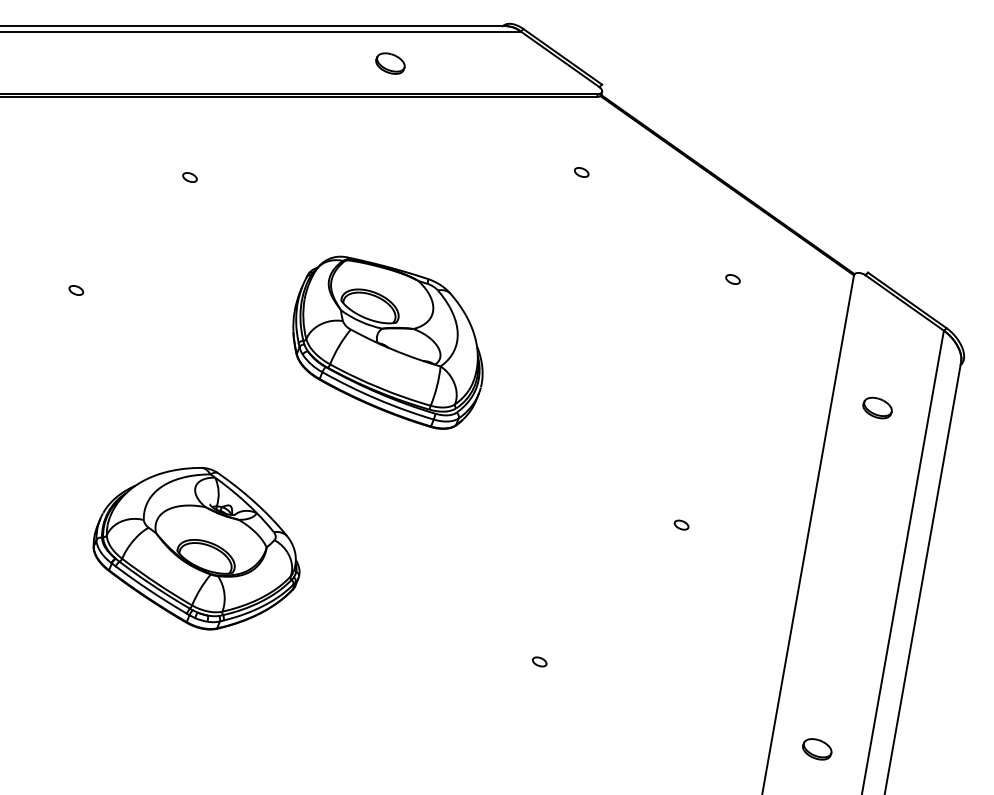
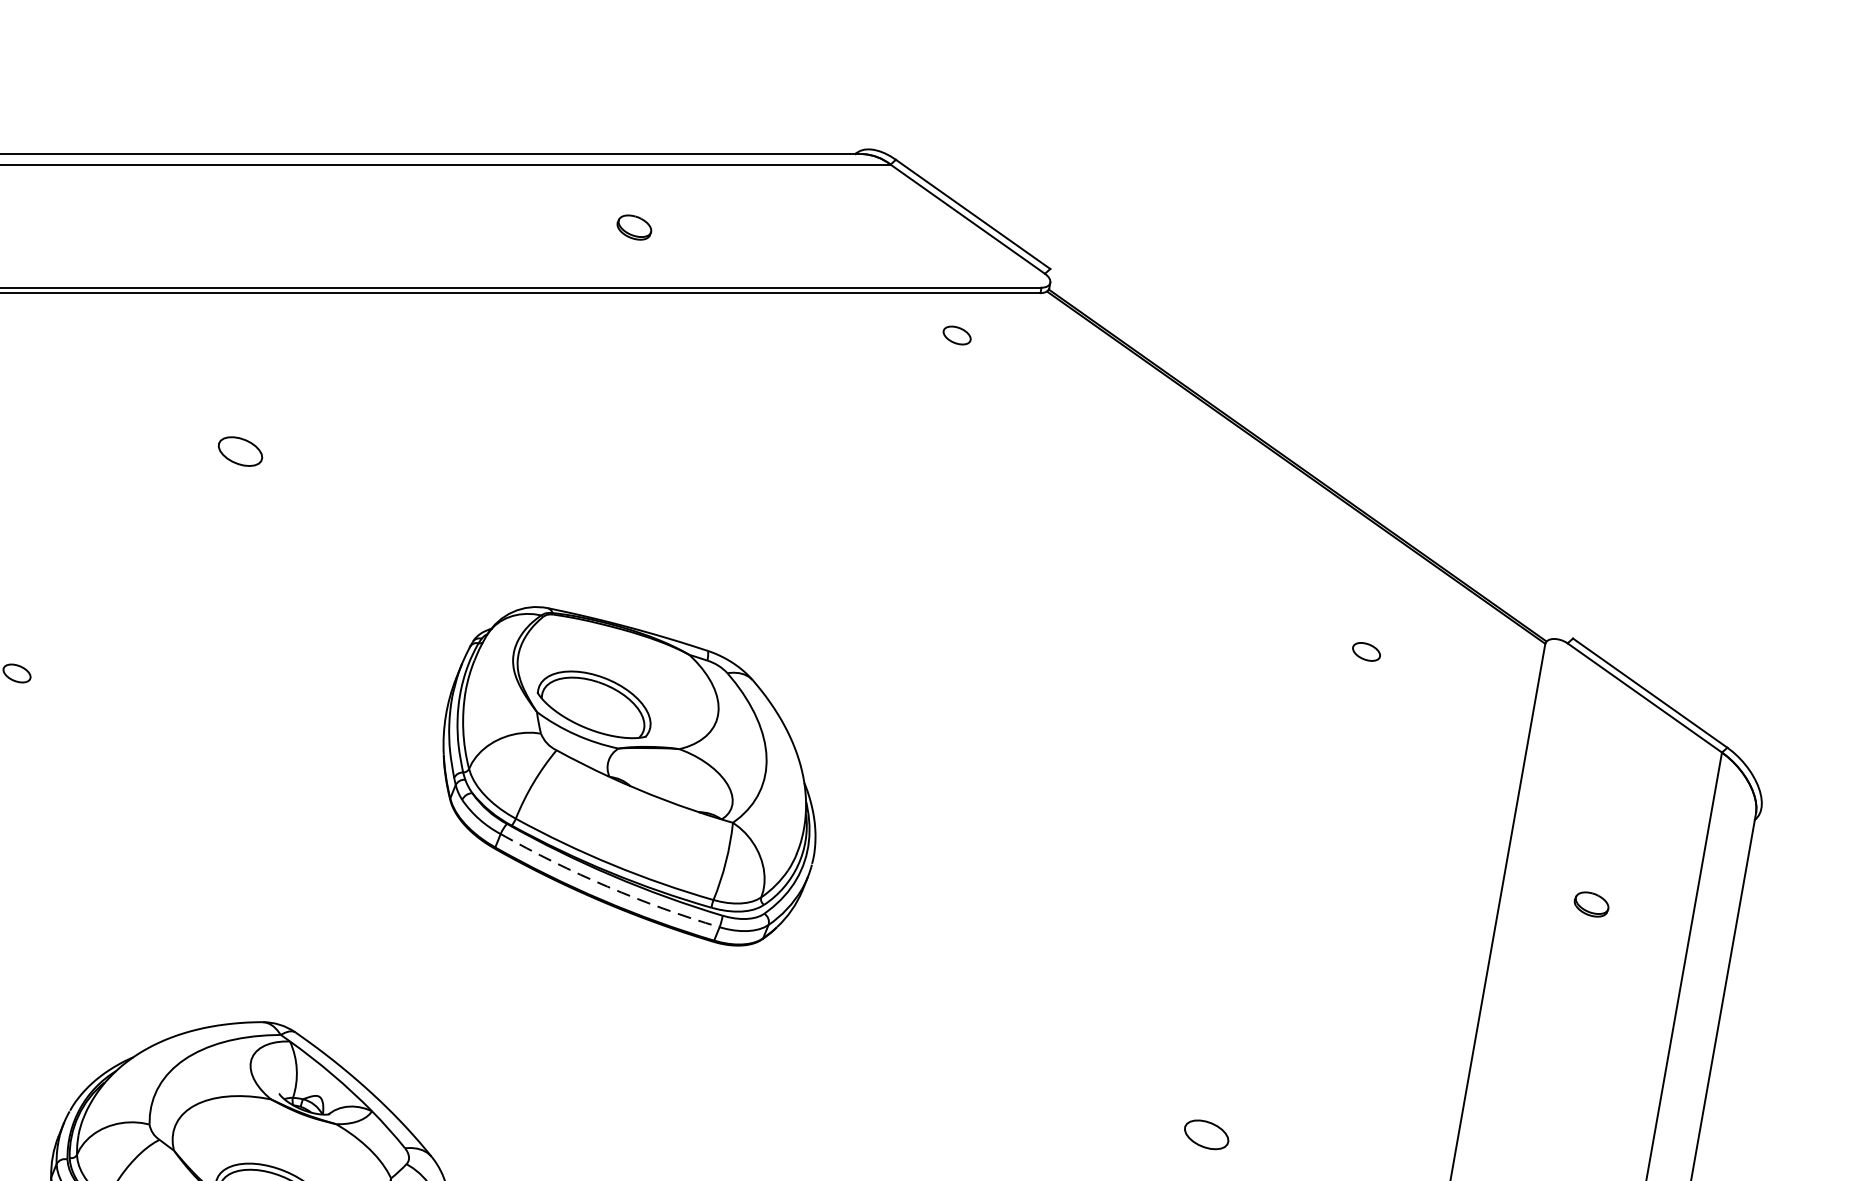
part: (390, 63) -> (634, 227), size x0.6
part: (581, 172) -> (956, 335), moved
part: (189, 177) -> (239, 451), size x1.6
part: (732, 279) -> (1365, 651), moved
arc: (376, 398) -> (606, 885), solid -> dashed
part: (877, 407) -> (1591, 903), size x0.6
part: (681, 524) -> (1206, 1133), size x1.6

